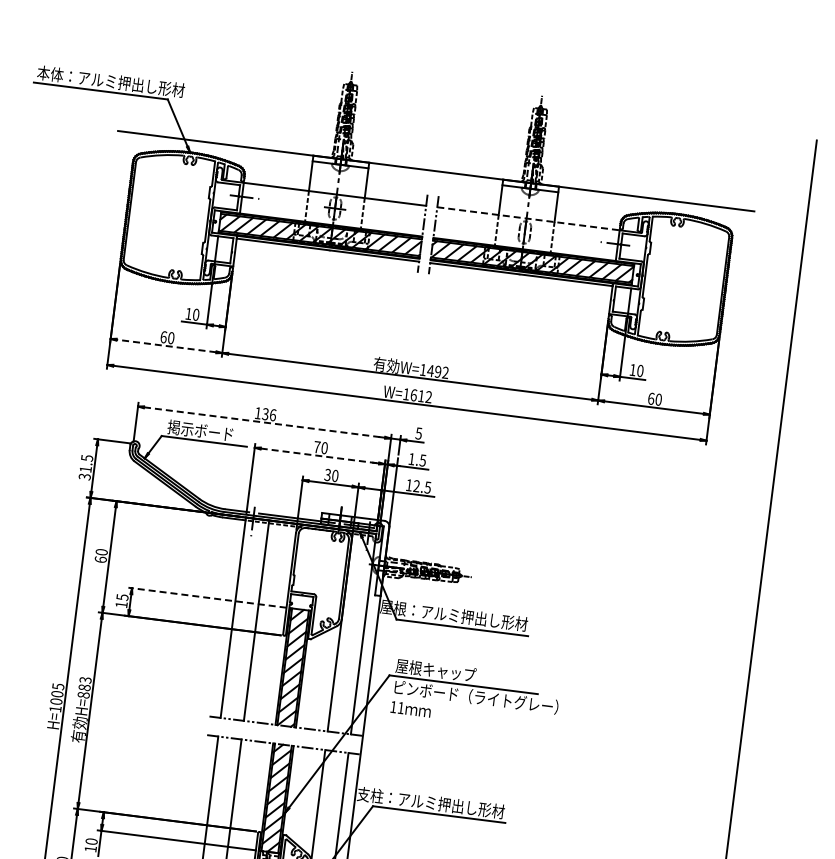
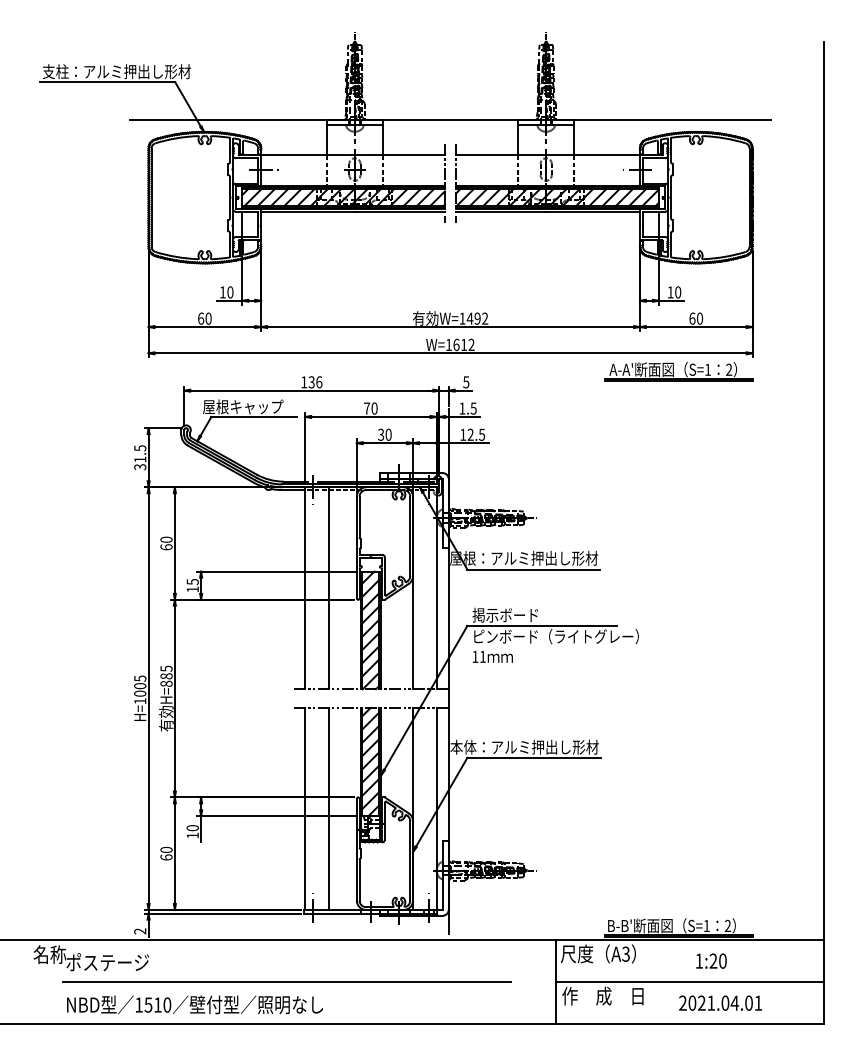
text: (50, 73) -> (55, 71), 本体：アルミ押出し形材 -> 支柱：アルミ押出し形材
line: (528, 218) -> (548, 155), dashed -> solid
line: (166, 346) -> (204, 327), dashed -> solid
line: (264, 422) -> (311, 390), dashed -> solid
text: (194, 429) -> (243, 406), 掲示ボード -> 屋根キャップ
part: (630, 449) -> (678, 371), added
line: (319, 455) -> (370, 416), dashed -> solid
line: (207, 597) -> (277, 571), dashed -> solid
text: (435, 669) -> (512, 614), 屋根キャップ -> 掲示ボード
text: (84, 679) -> (165, 668), 883 -> 885
text: (370, 794) -> (463, 746), 支柱：アルミ押出し形材 -> 本体：アルミ押出し形材

